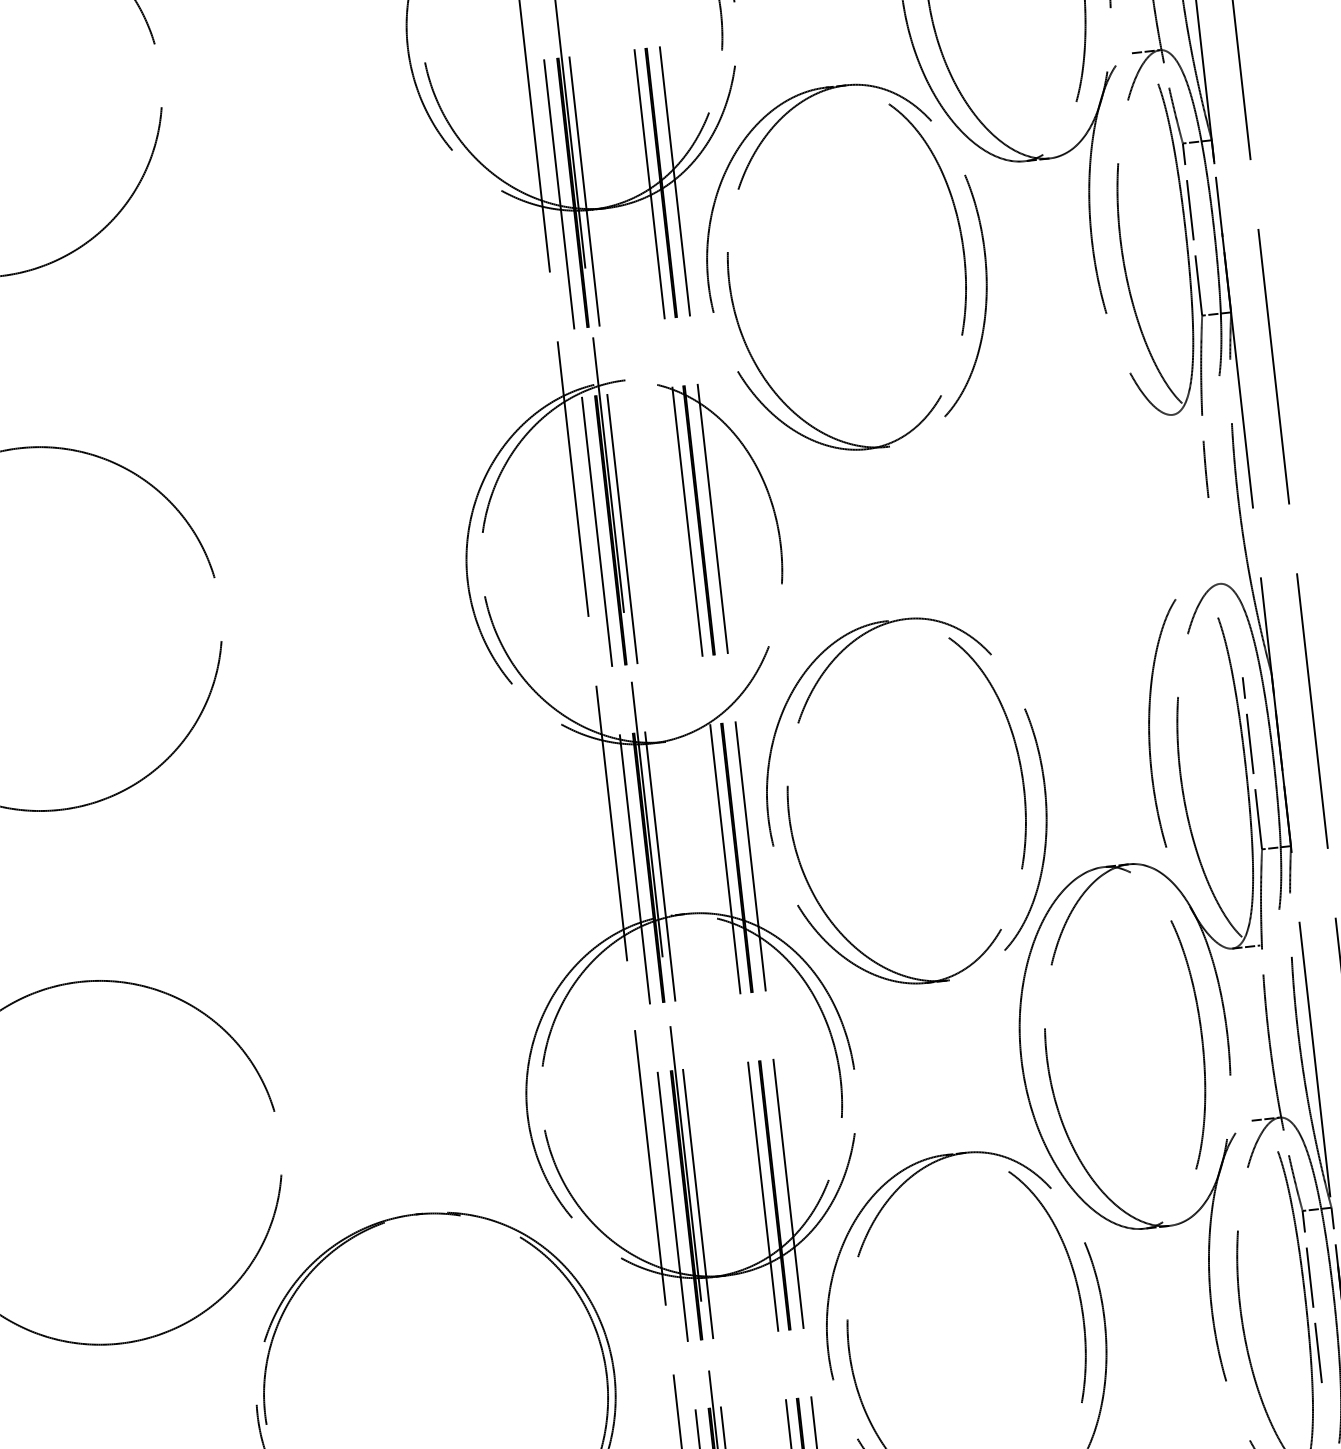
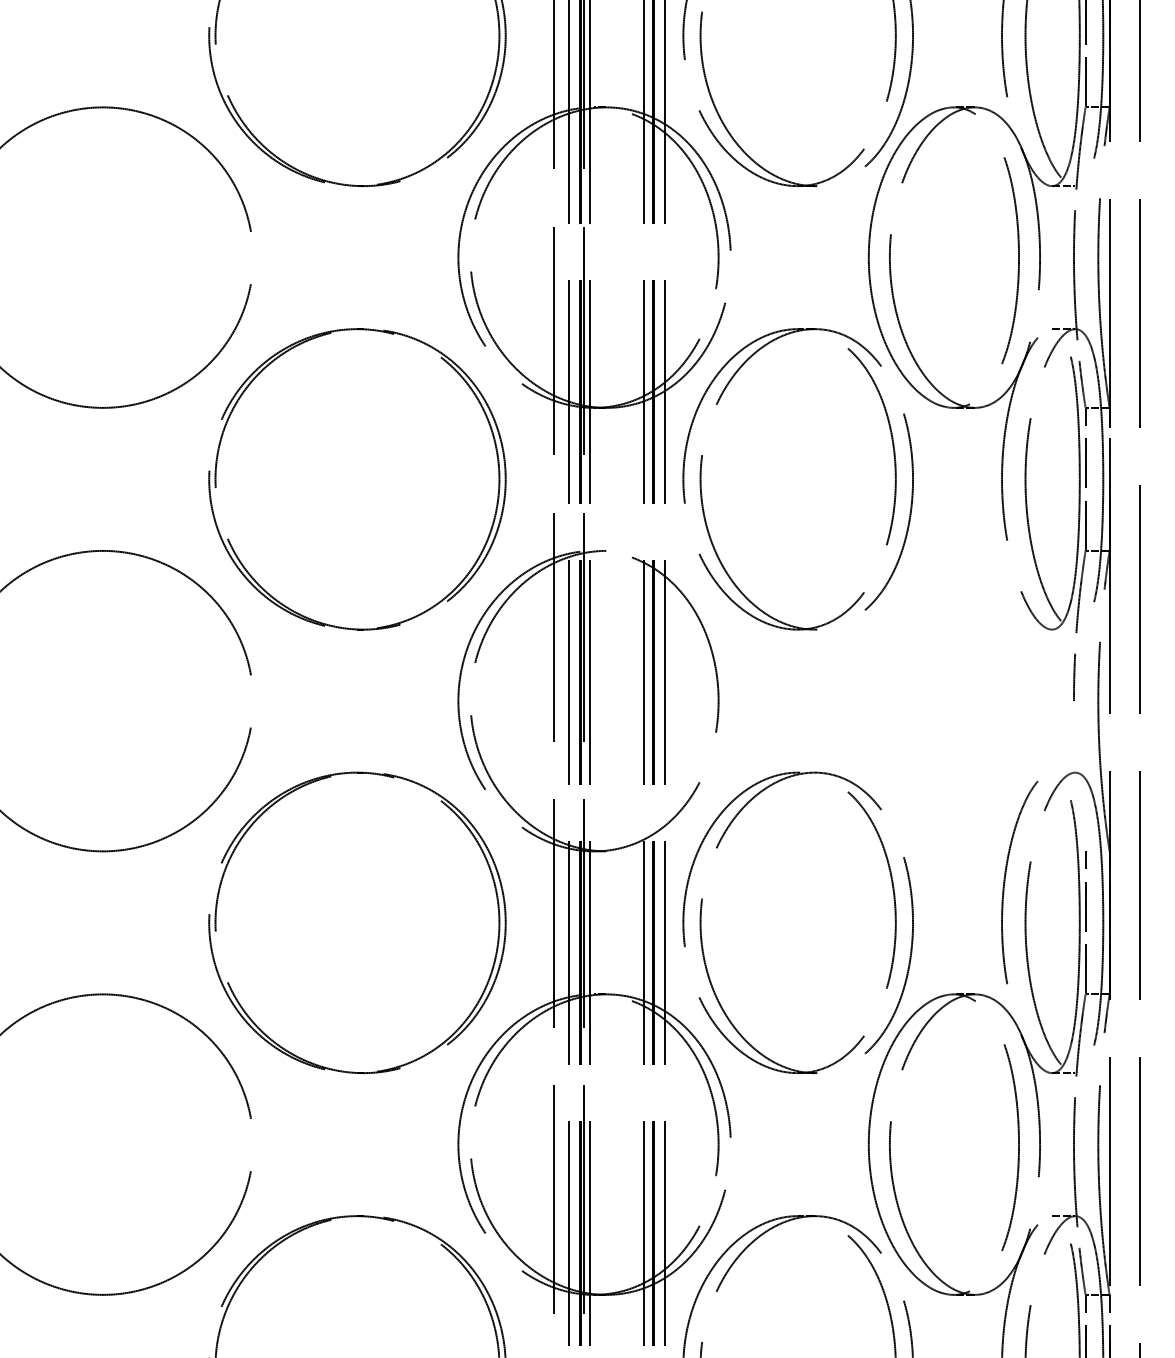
part: (145, 330) -> (217, 465), added
part: (205, 863) -> (217, 908), added

